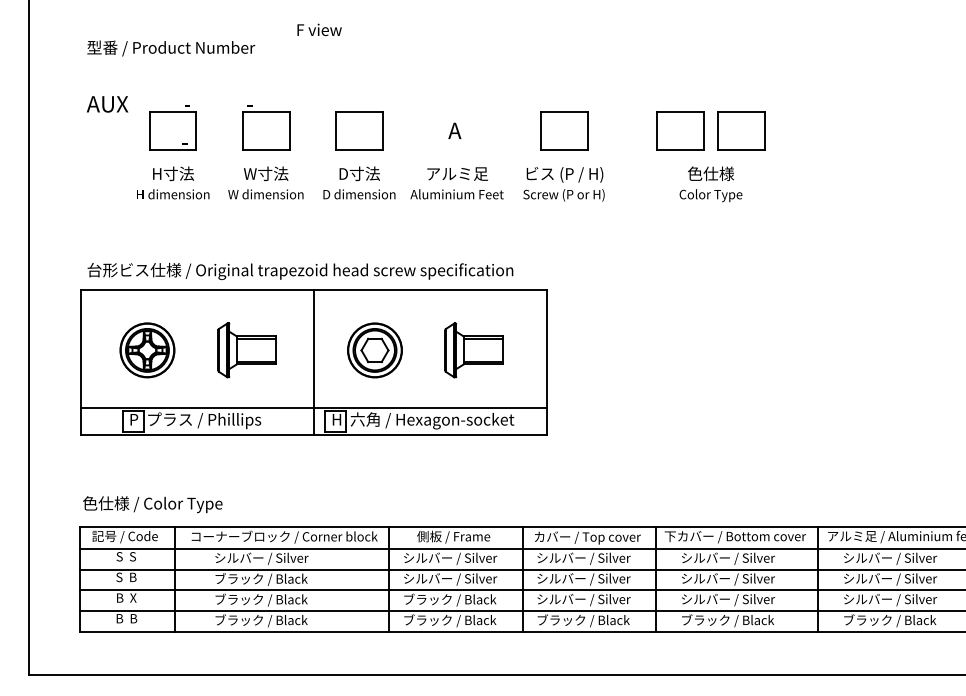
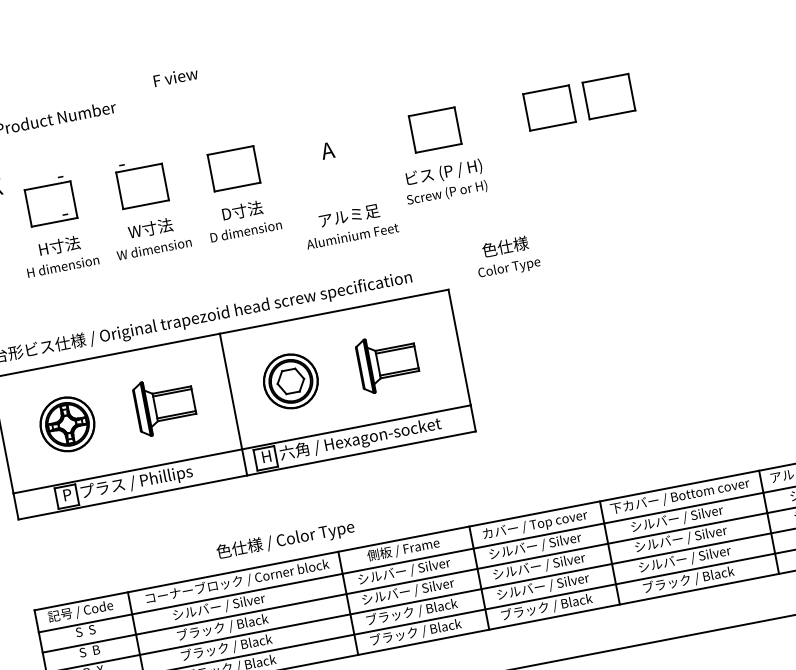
text: (456, 183) -> (349, 225), moved
text: (710, 184) -> (506, 257), moved
text: (152, 504) -> (285, 540), moved

